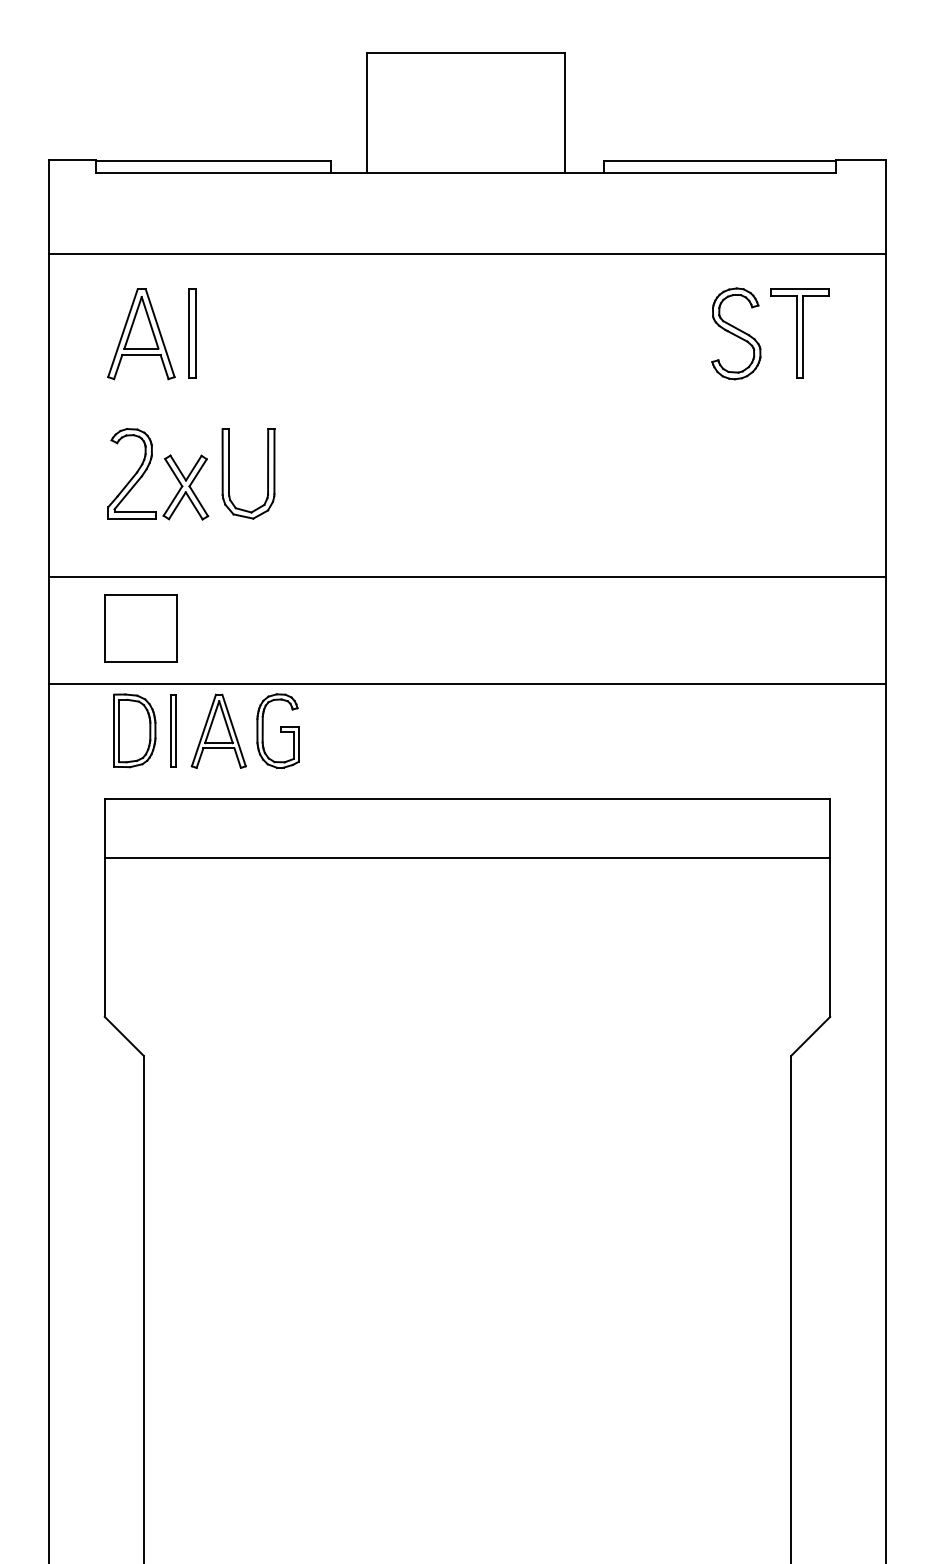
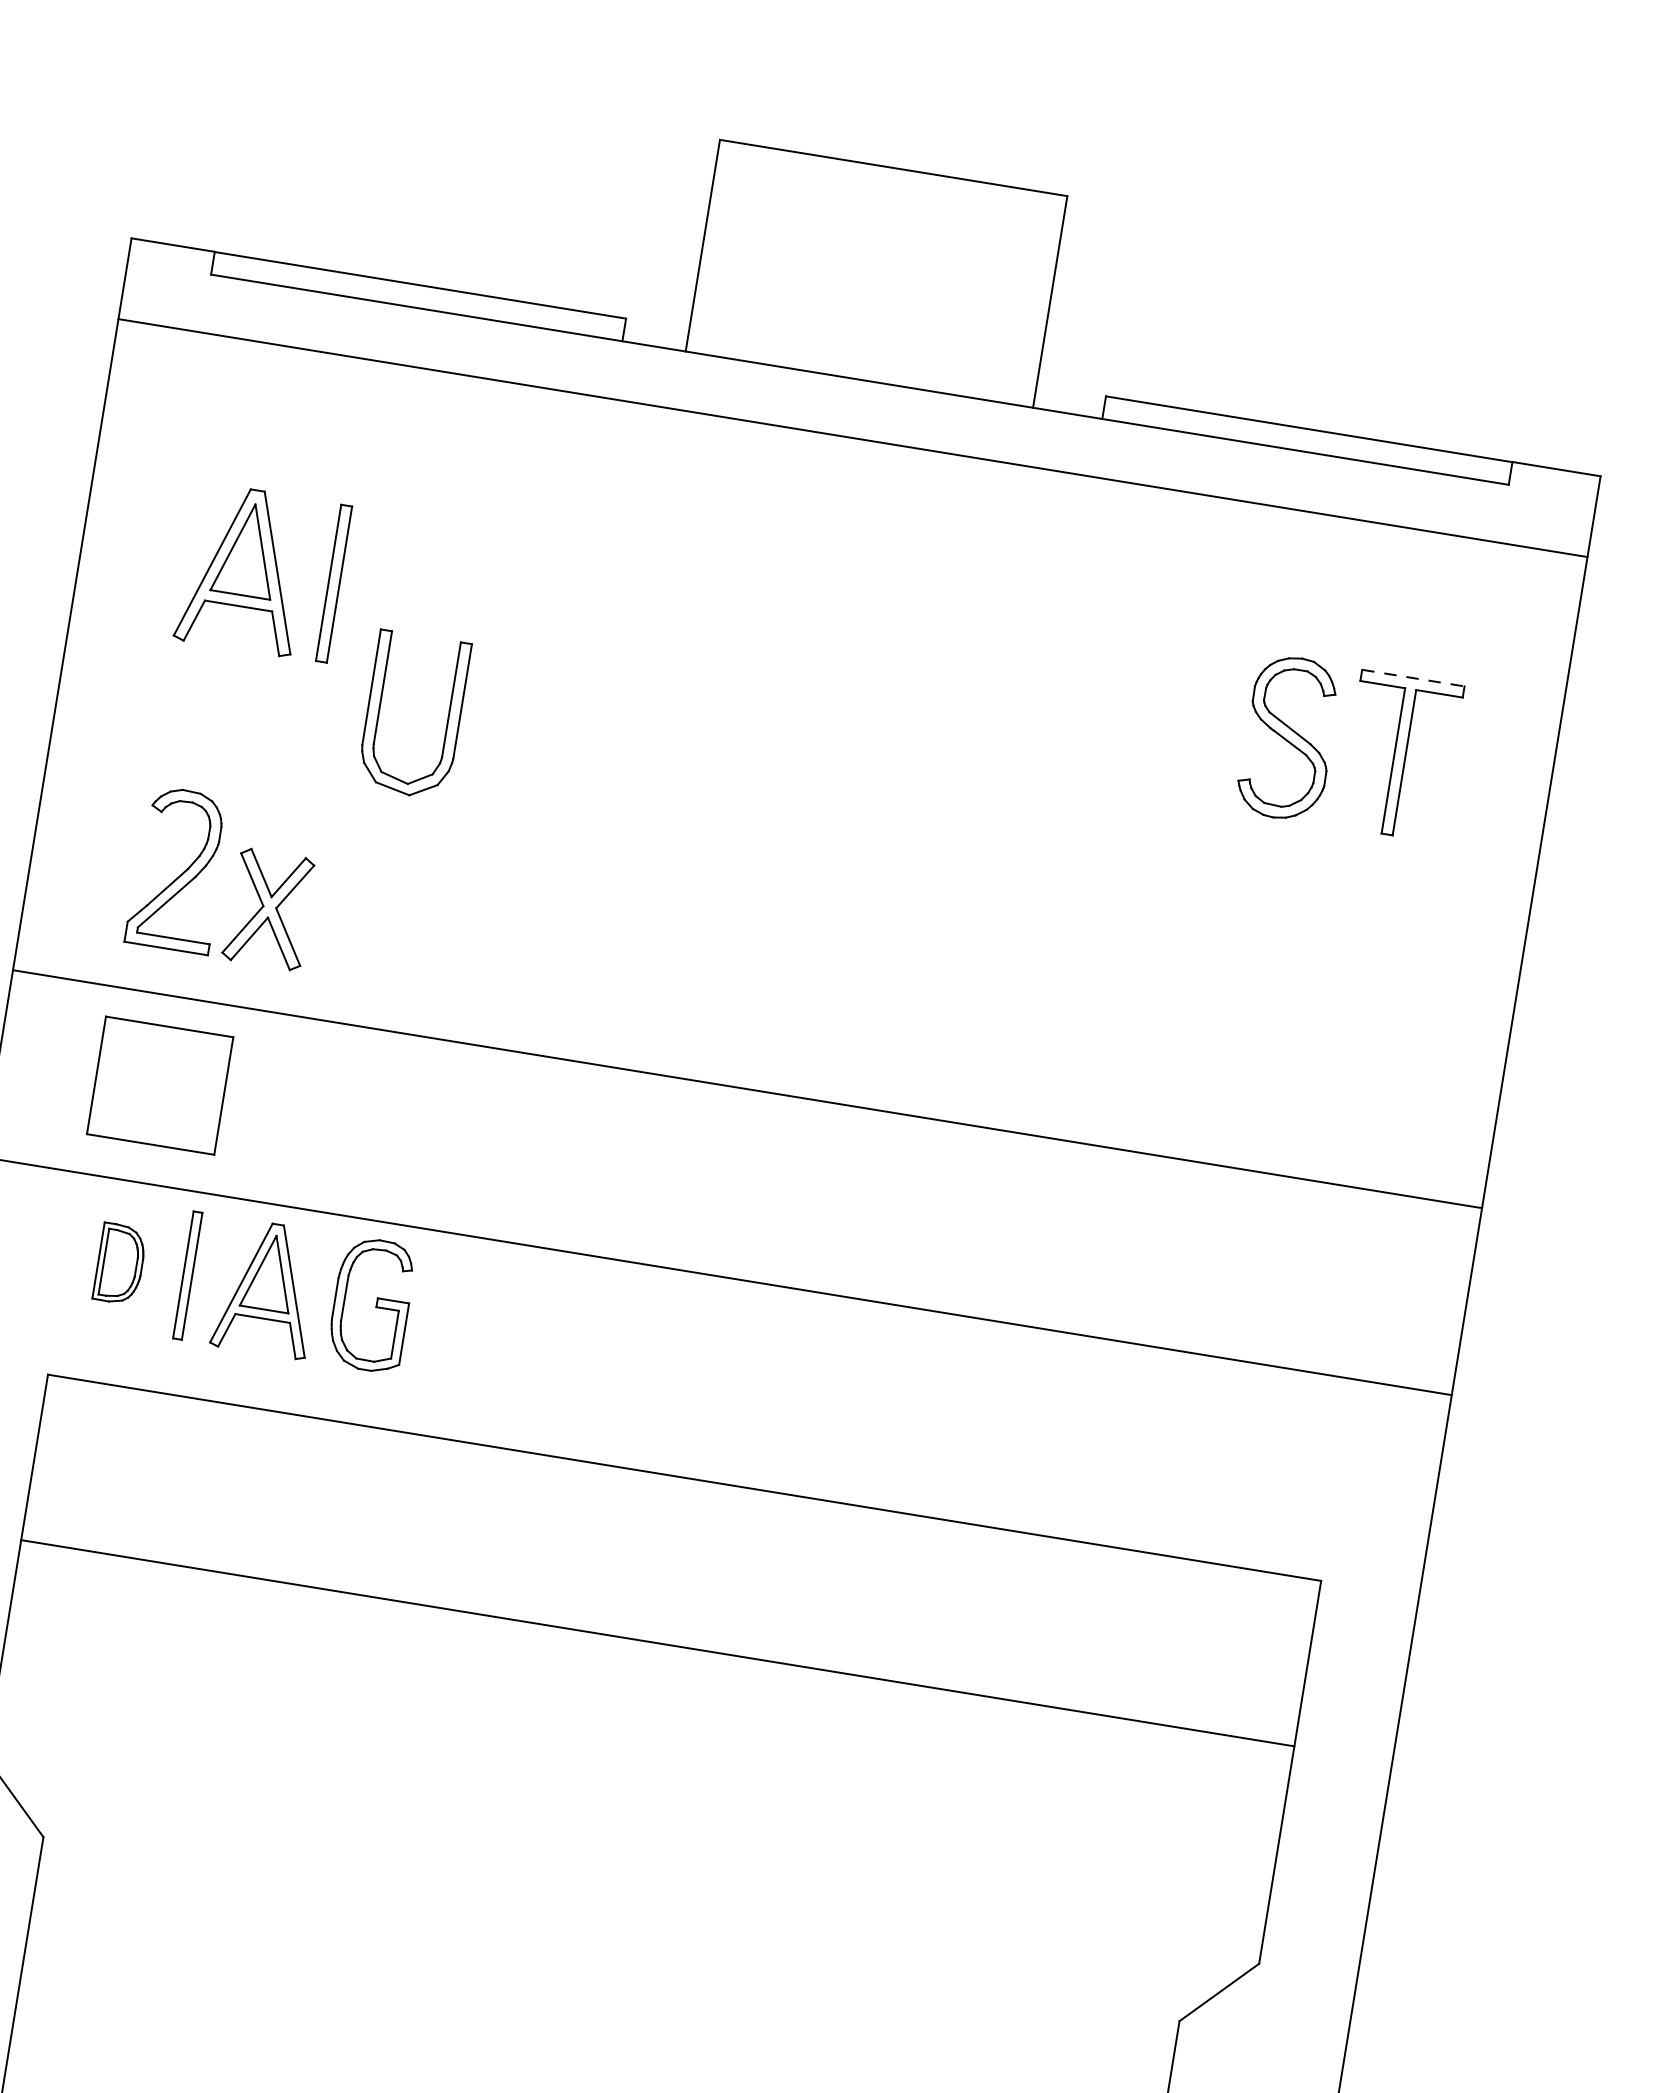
line: (467, 254) -> (852, 438), moved
line: (800, 289) -> (1413, 678), solid -> dashed
part: (148, 468) -> (209, 865), moved
part: (229, 473) -> (380, 709), moved
part: (134, 730) -> (119, 1263), size x0.6
line: (467, 858) -> (657, 1644), moved

